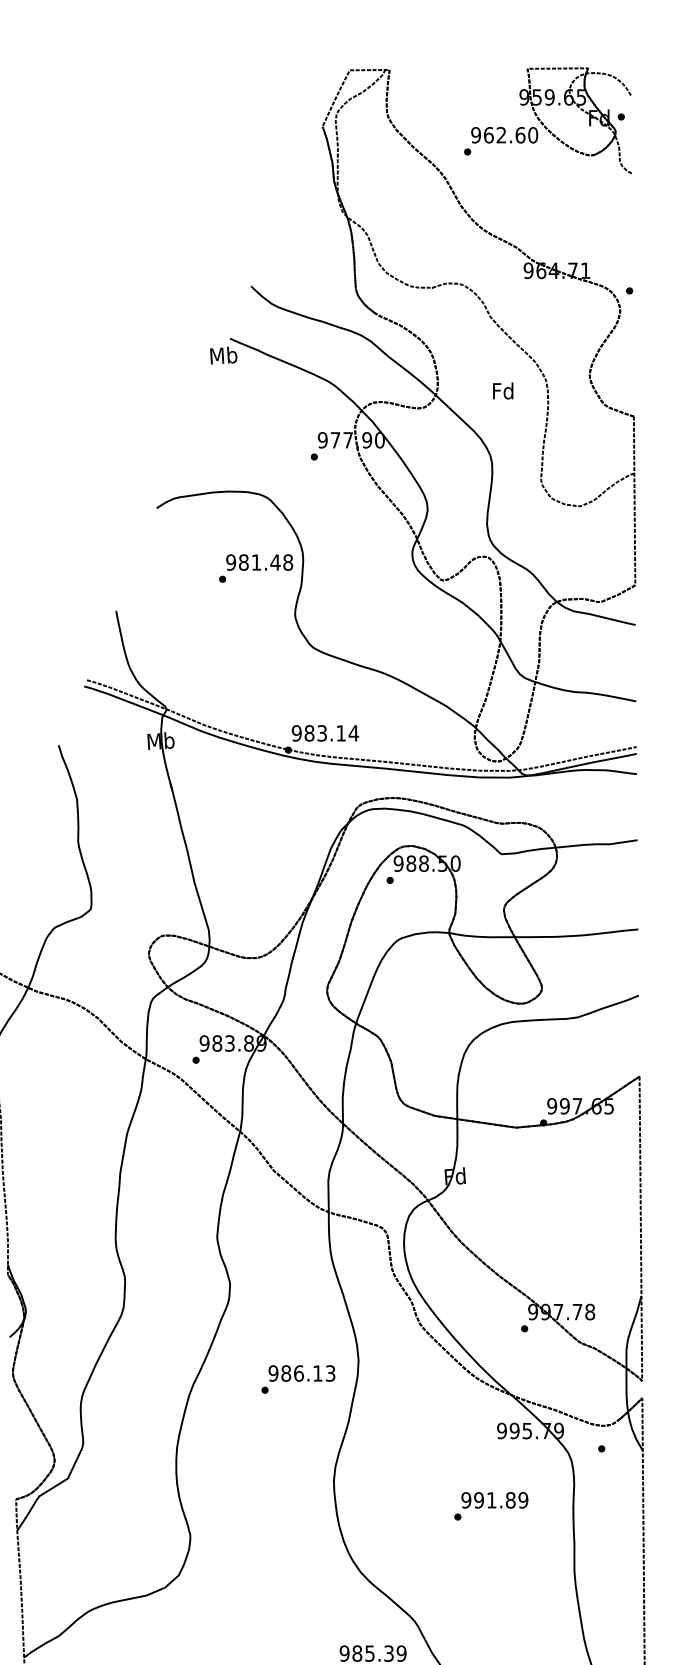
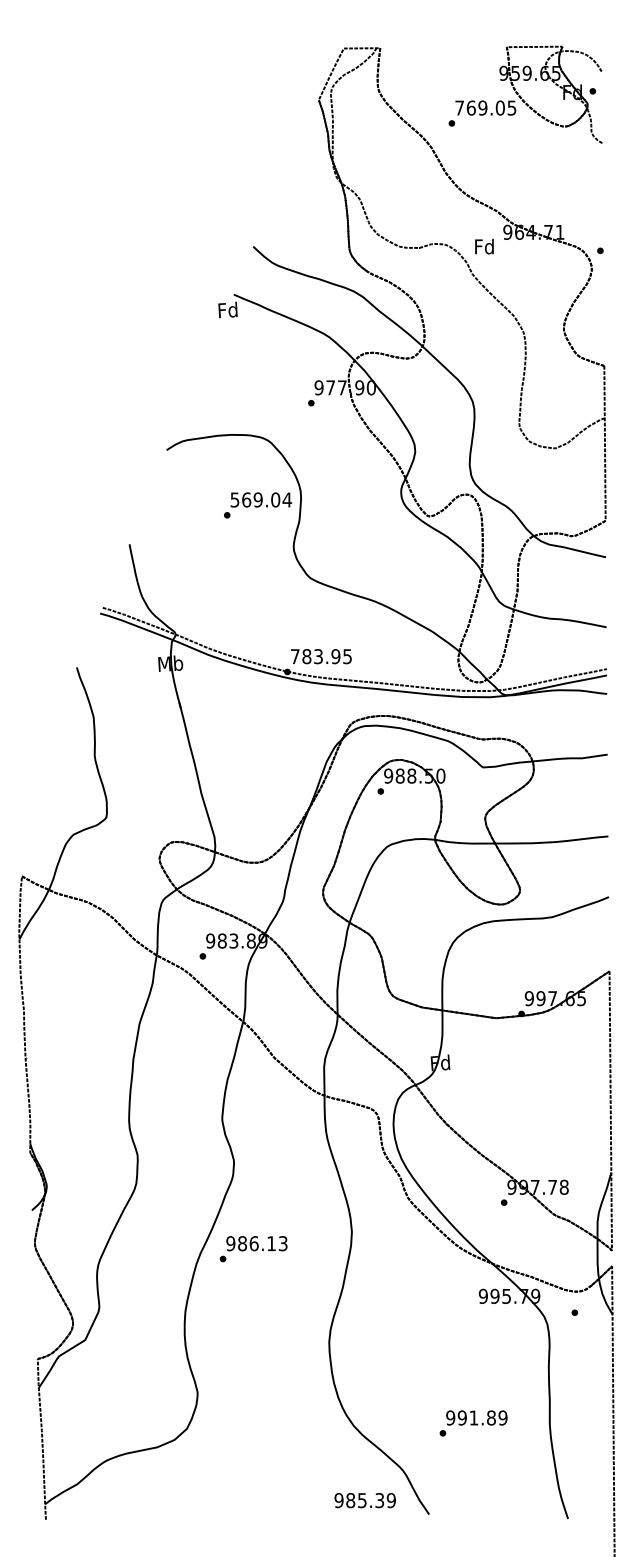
text: (504, 134) -> (485, 107), 962.60 -> 769.05
text: (222, 354) -> (227, 309), Mb -> Fd
text: (503, 390) -> (484, 246), moved
text: (260, 562) -> (261, 499), 981.48 -> 569.04
text: (325, 733) -> (321, 656), 983.14 -> 783.95
text: (298, 1379) -> (253, 1249), moved
text: (491, 1506) -> (473, 1423), moved

